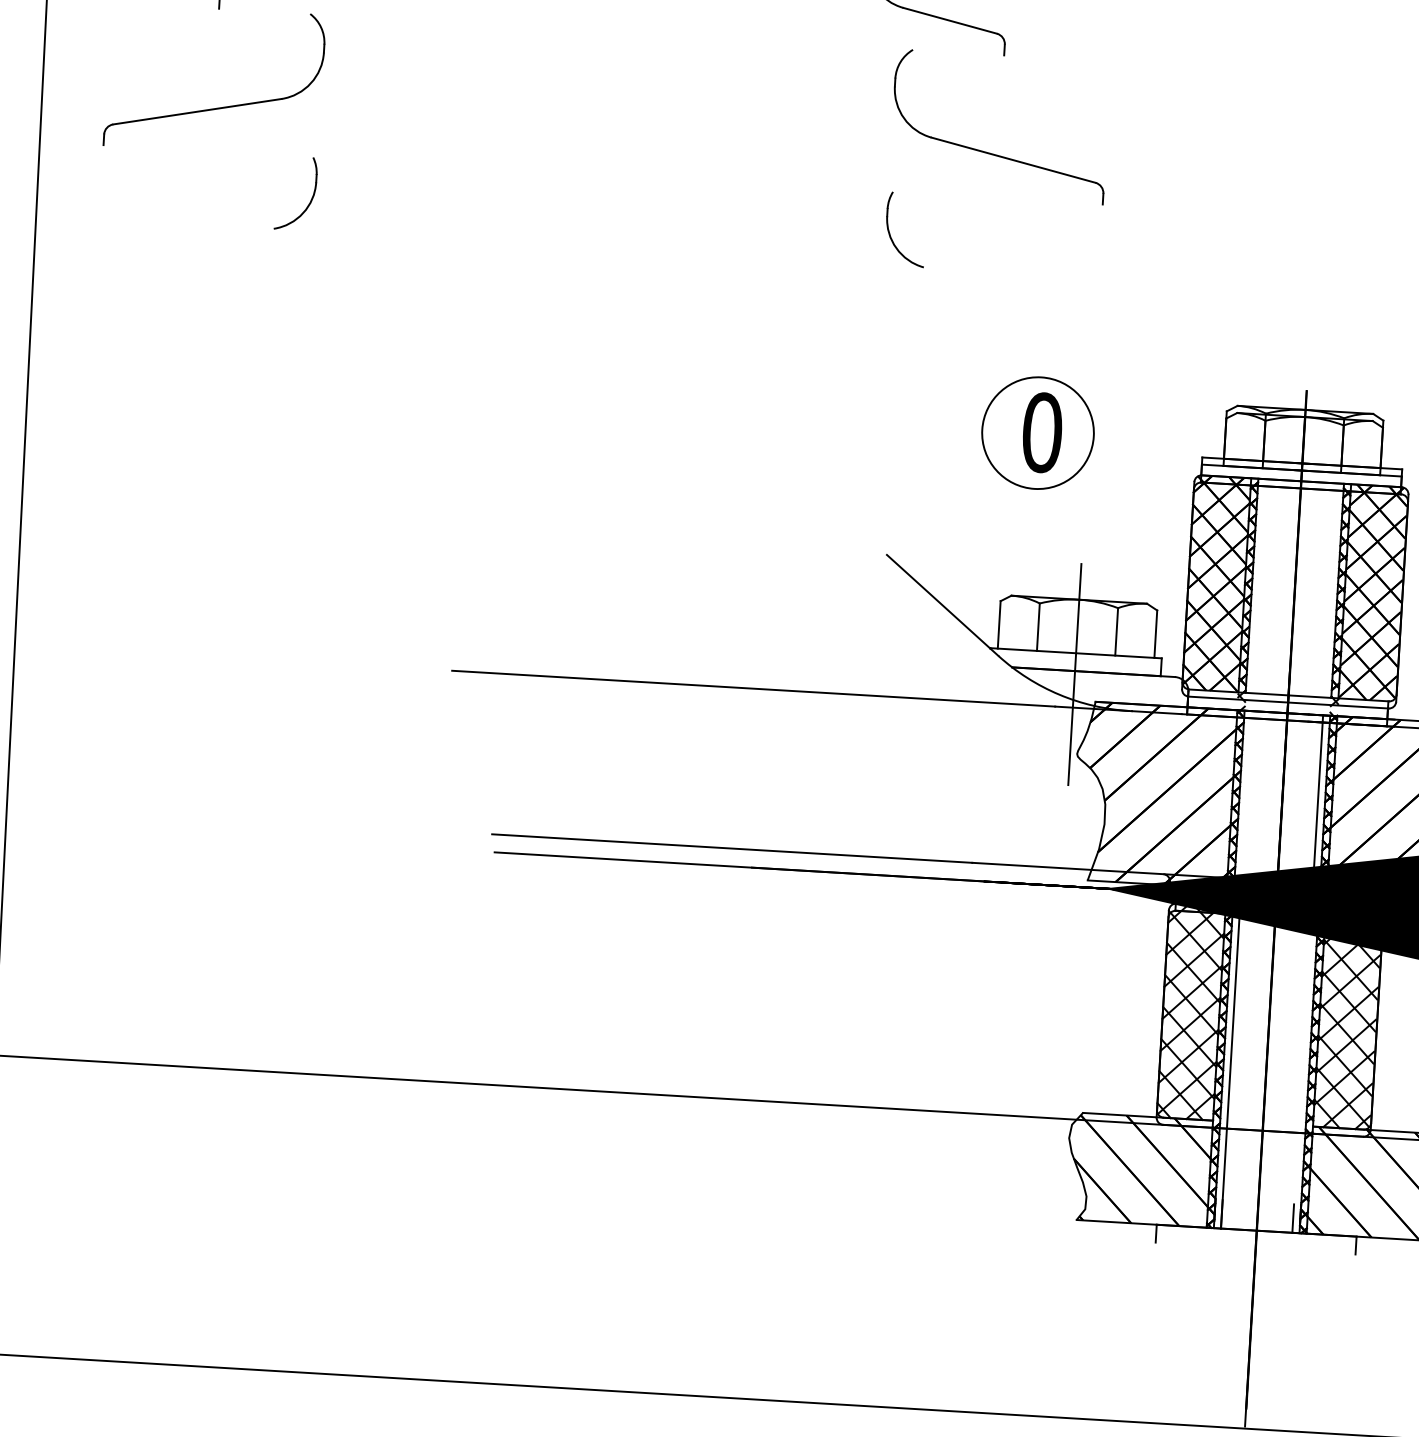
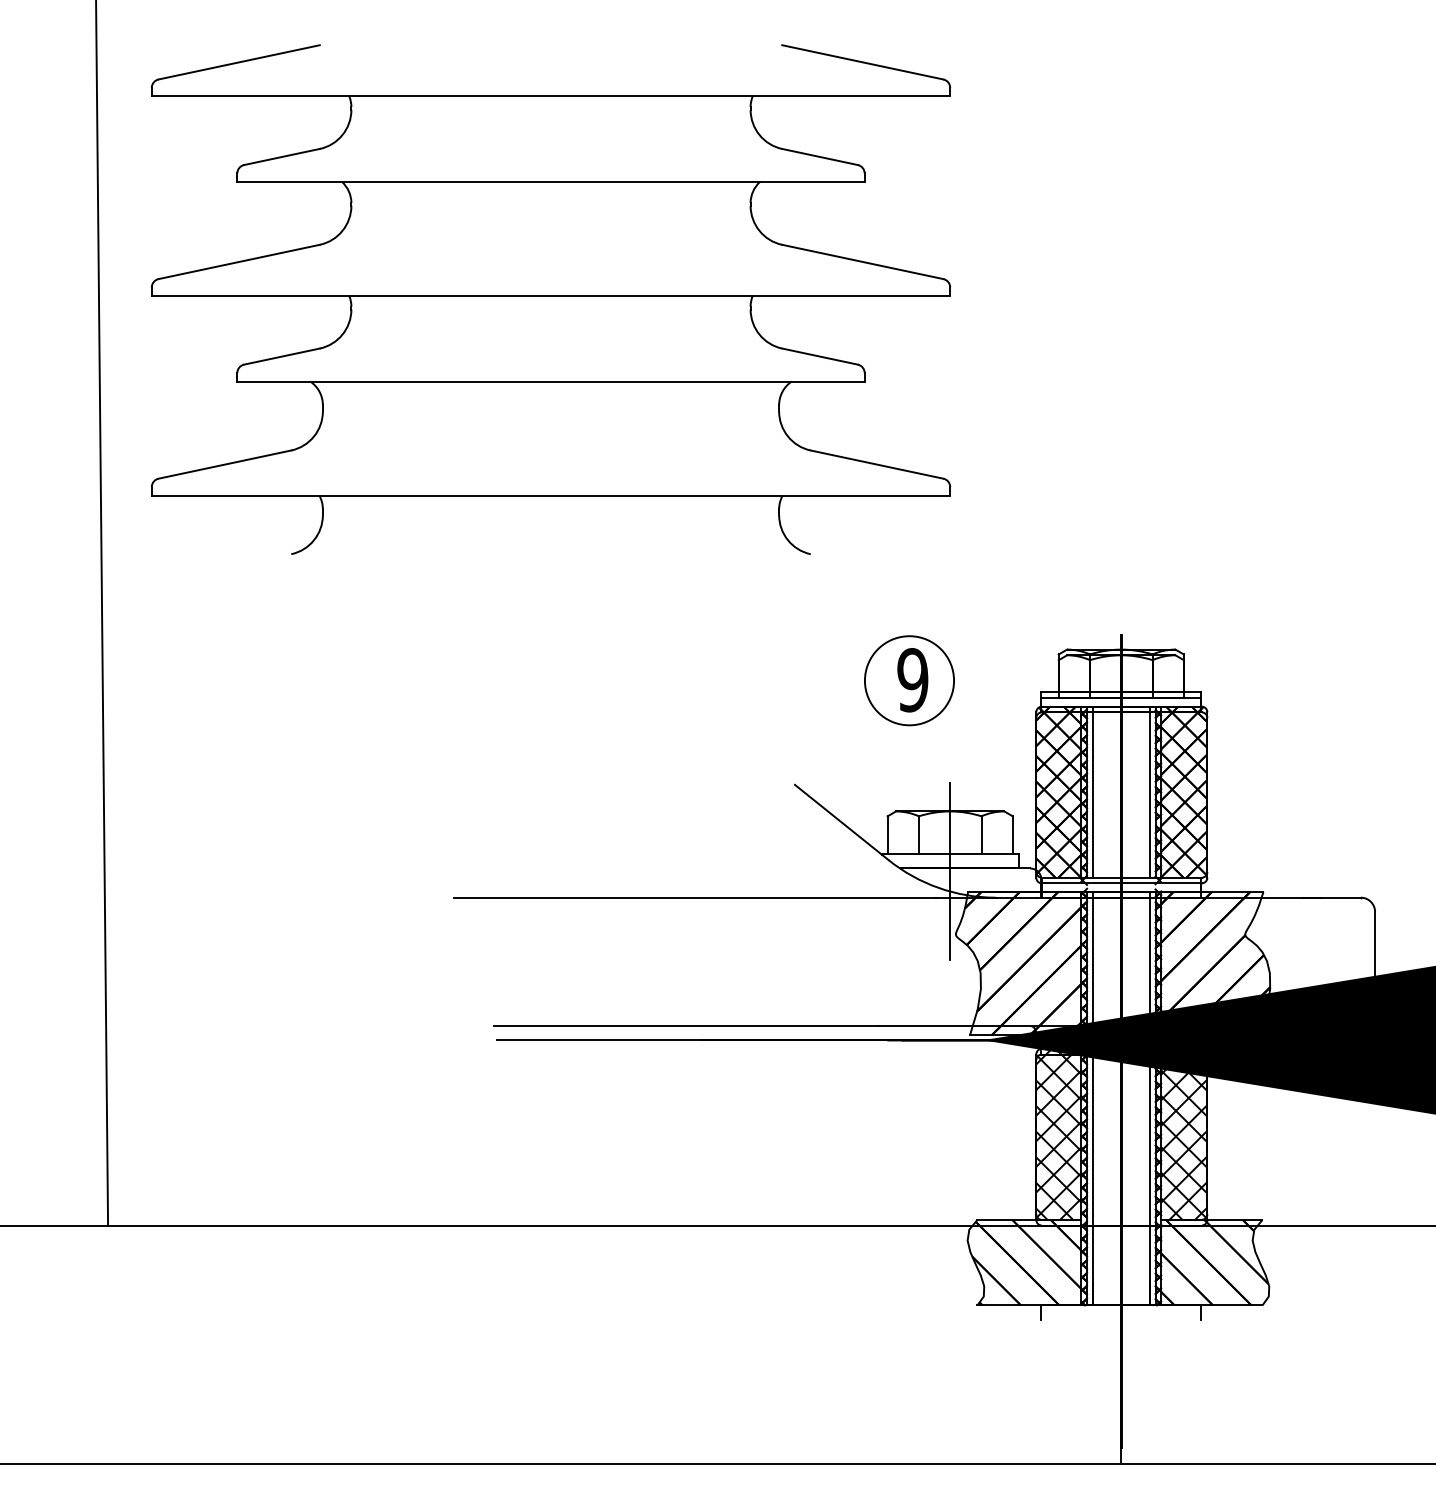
line: (611, 31) -> (550, 381), added
line: (602, 174) -> (550, 495), added
text: (1041, 433) -> (912, 680), 0 -> 9
line: (1258, 585) -> (1092, 791), added
line: (1330, 589) -> (1149, 791), added
line: (1246, 799) -> (1092, 962), added
line: (1301, 1071) -> (1149, 1176), added

